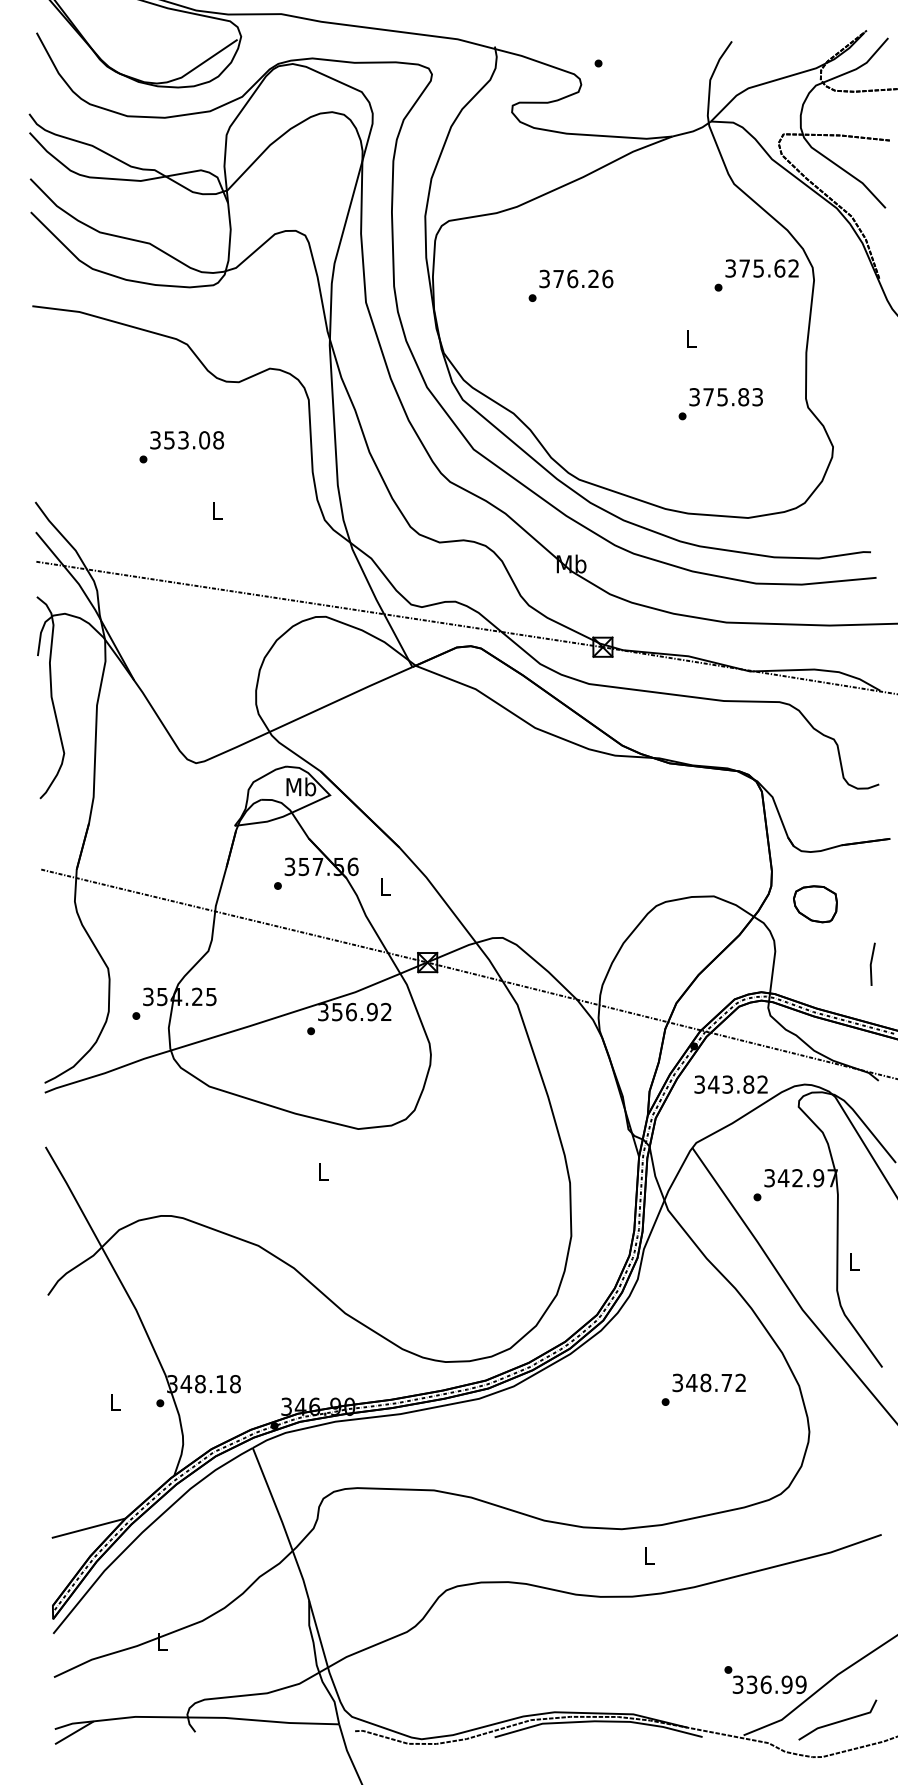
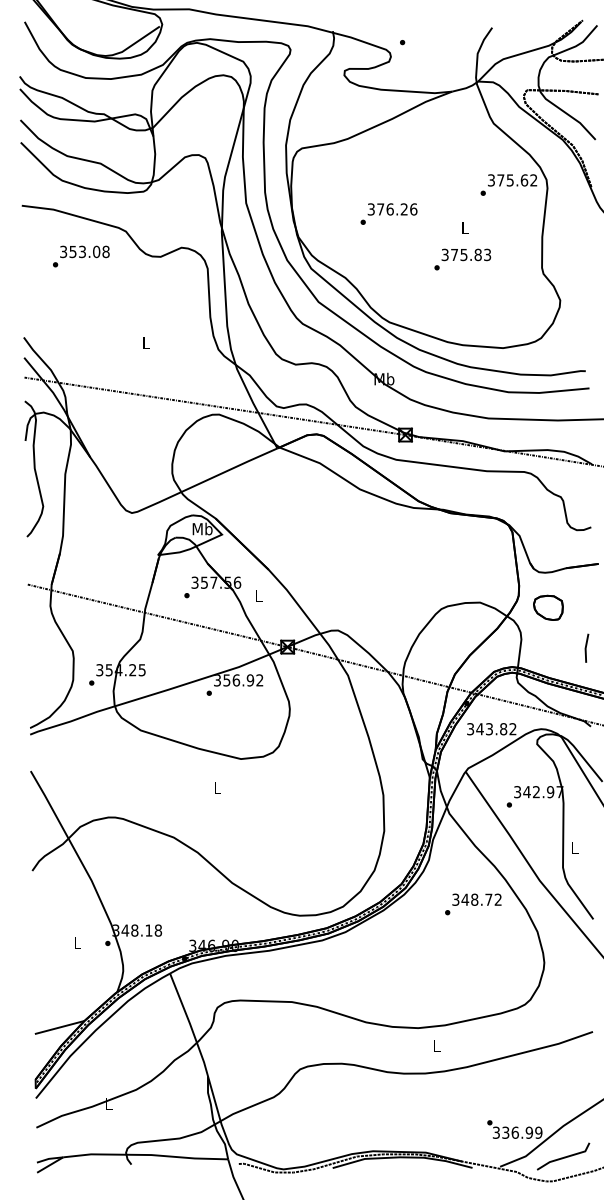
text: (570, 285) -> (388, 213), moved
text: (720, 403) -> (462, 259), moved
text: (182, 447) -> (81, 256), moved
text: (704, 1389) -> (473, 904), moved

